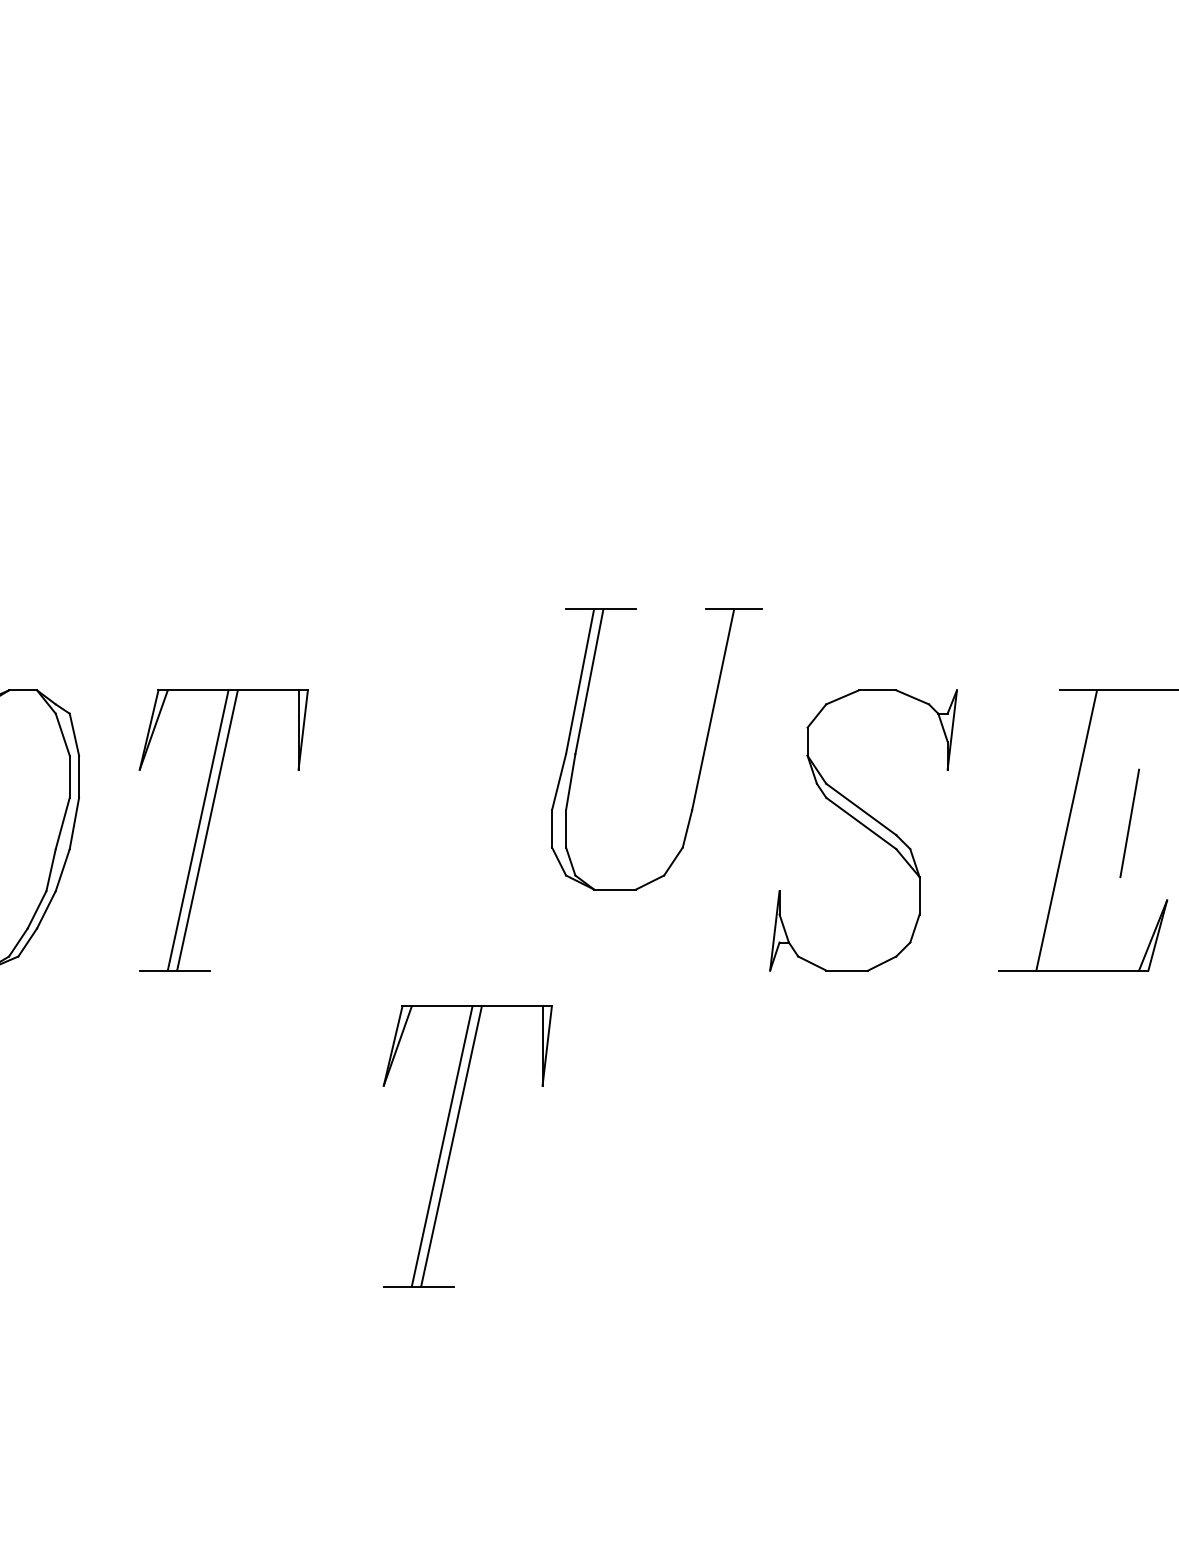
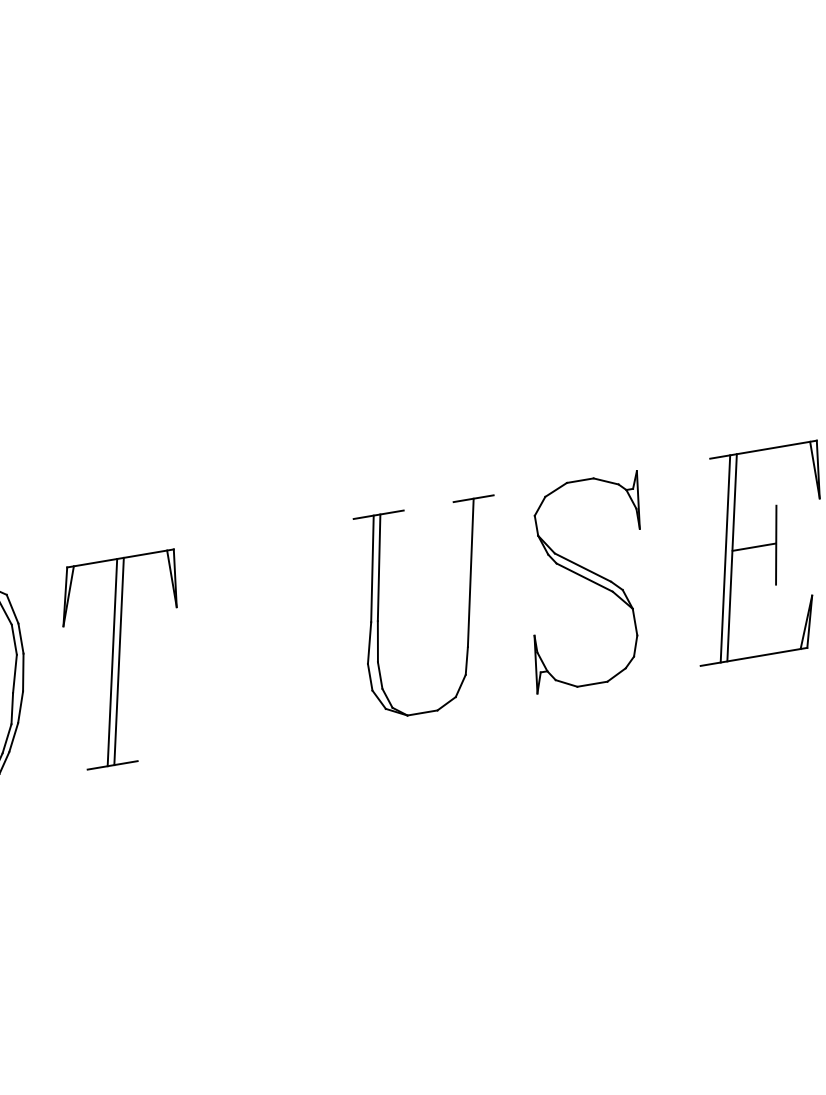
part: (701, 759) -> (468, 609), moved
line: (1099, 821) -> (754, 547), added
line: (1057, 830) -> (725, 558), added
part: (453, 1143) -> (332, 855), removed

